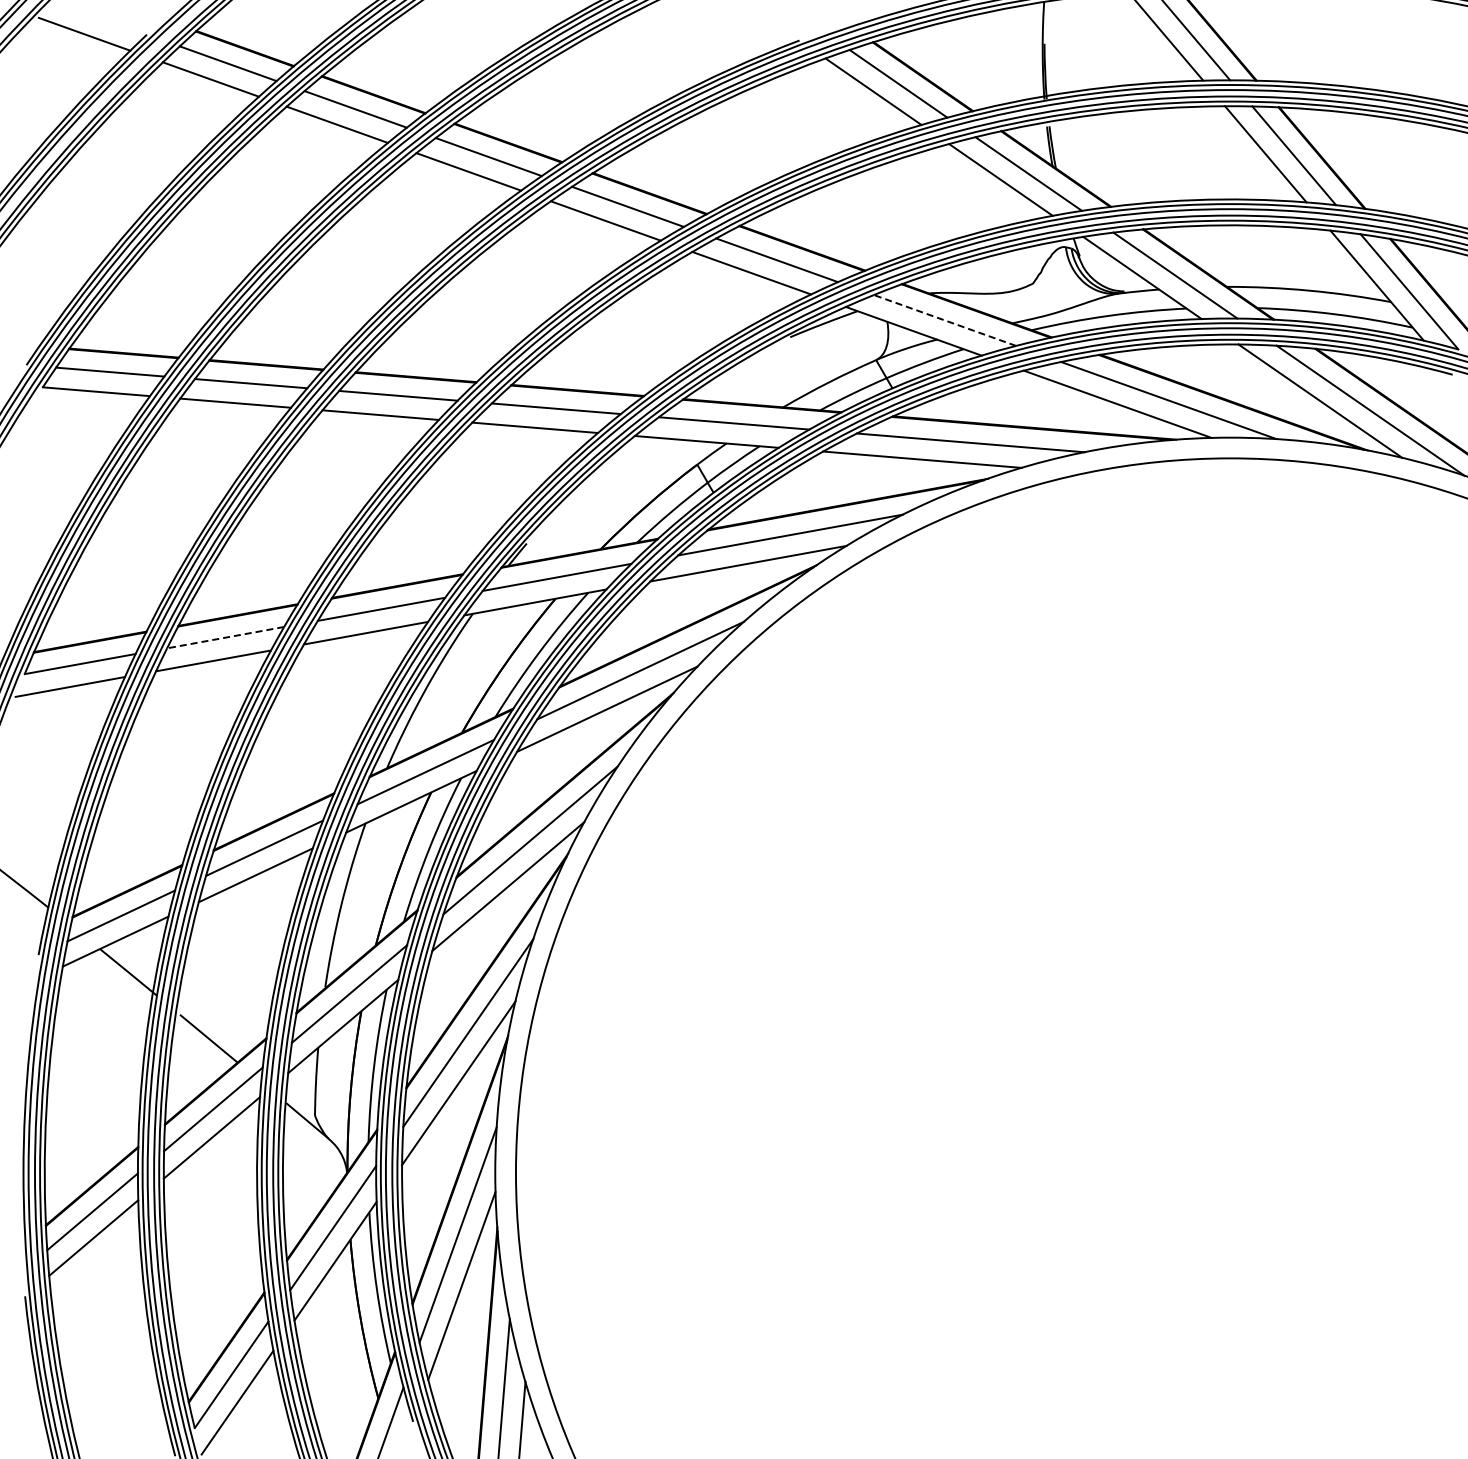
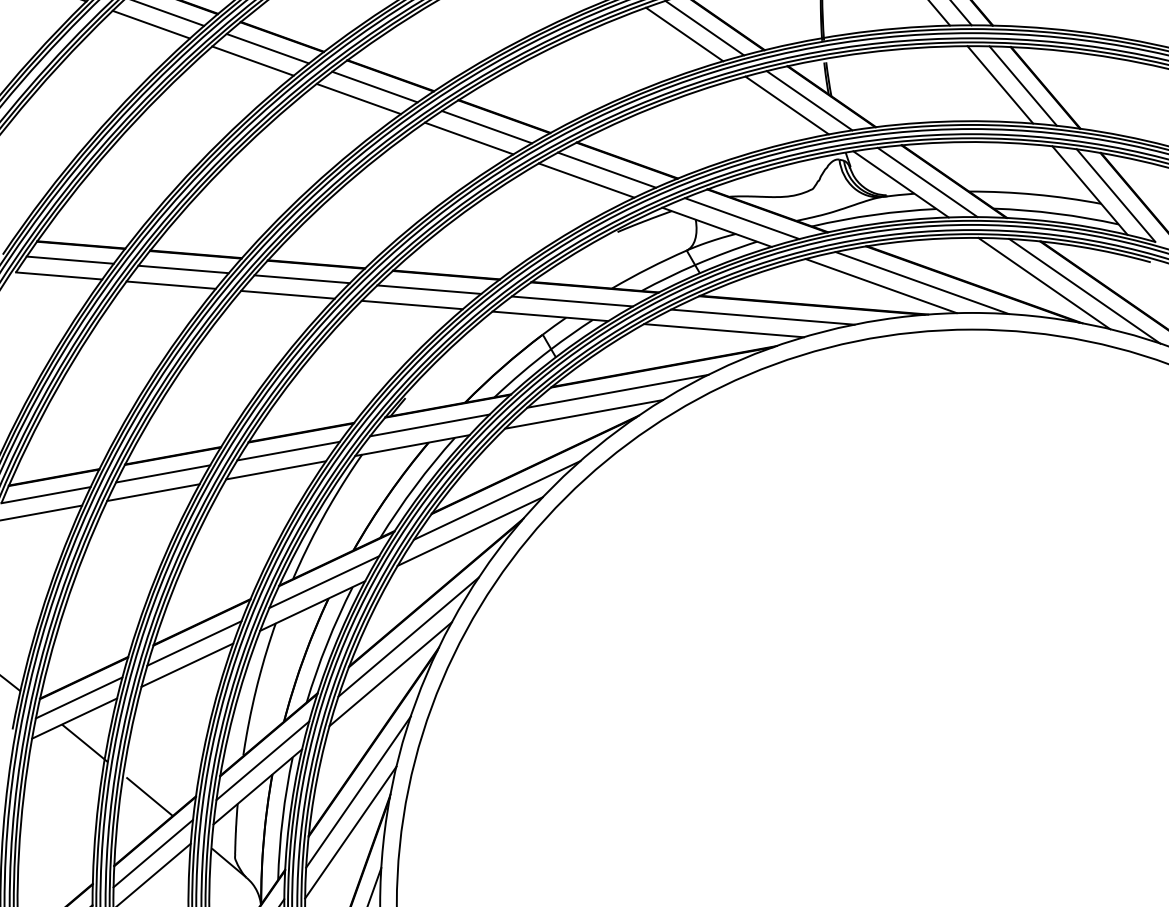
line: (945, 320) -> (742, 218), dashed -> solid
line: (225, 637) -> (163, 473), dashed -> solid

